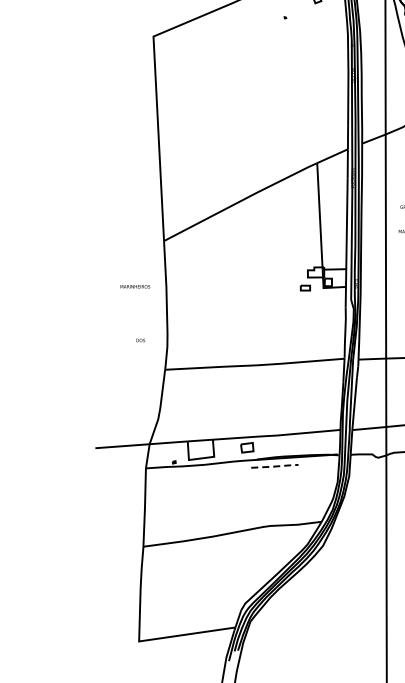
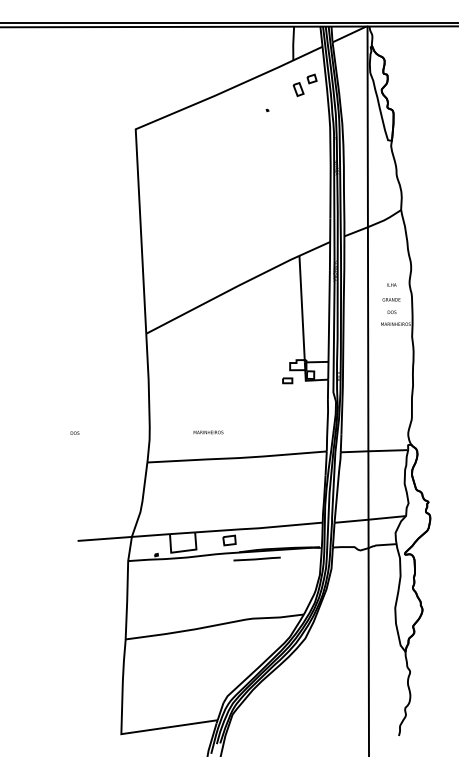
text: (135, 286) -> (208, 432), moved
text: (140, 339) -> (74, 432), moved
line: (275, 466) -> (257, 559), dashed -> solid

